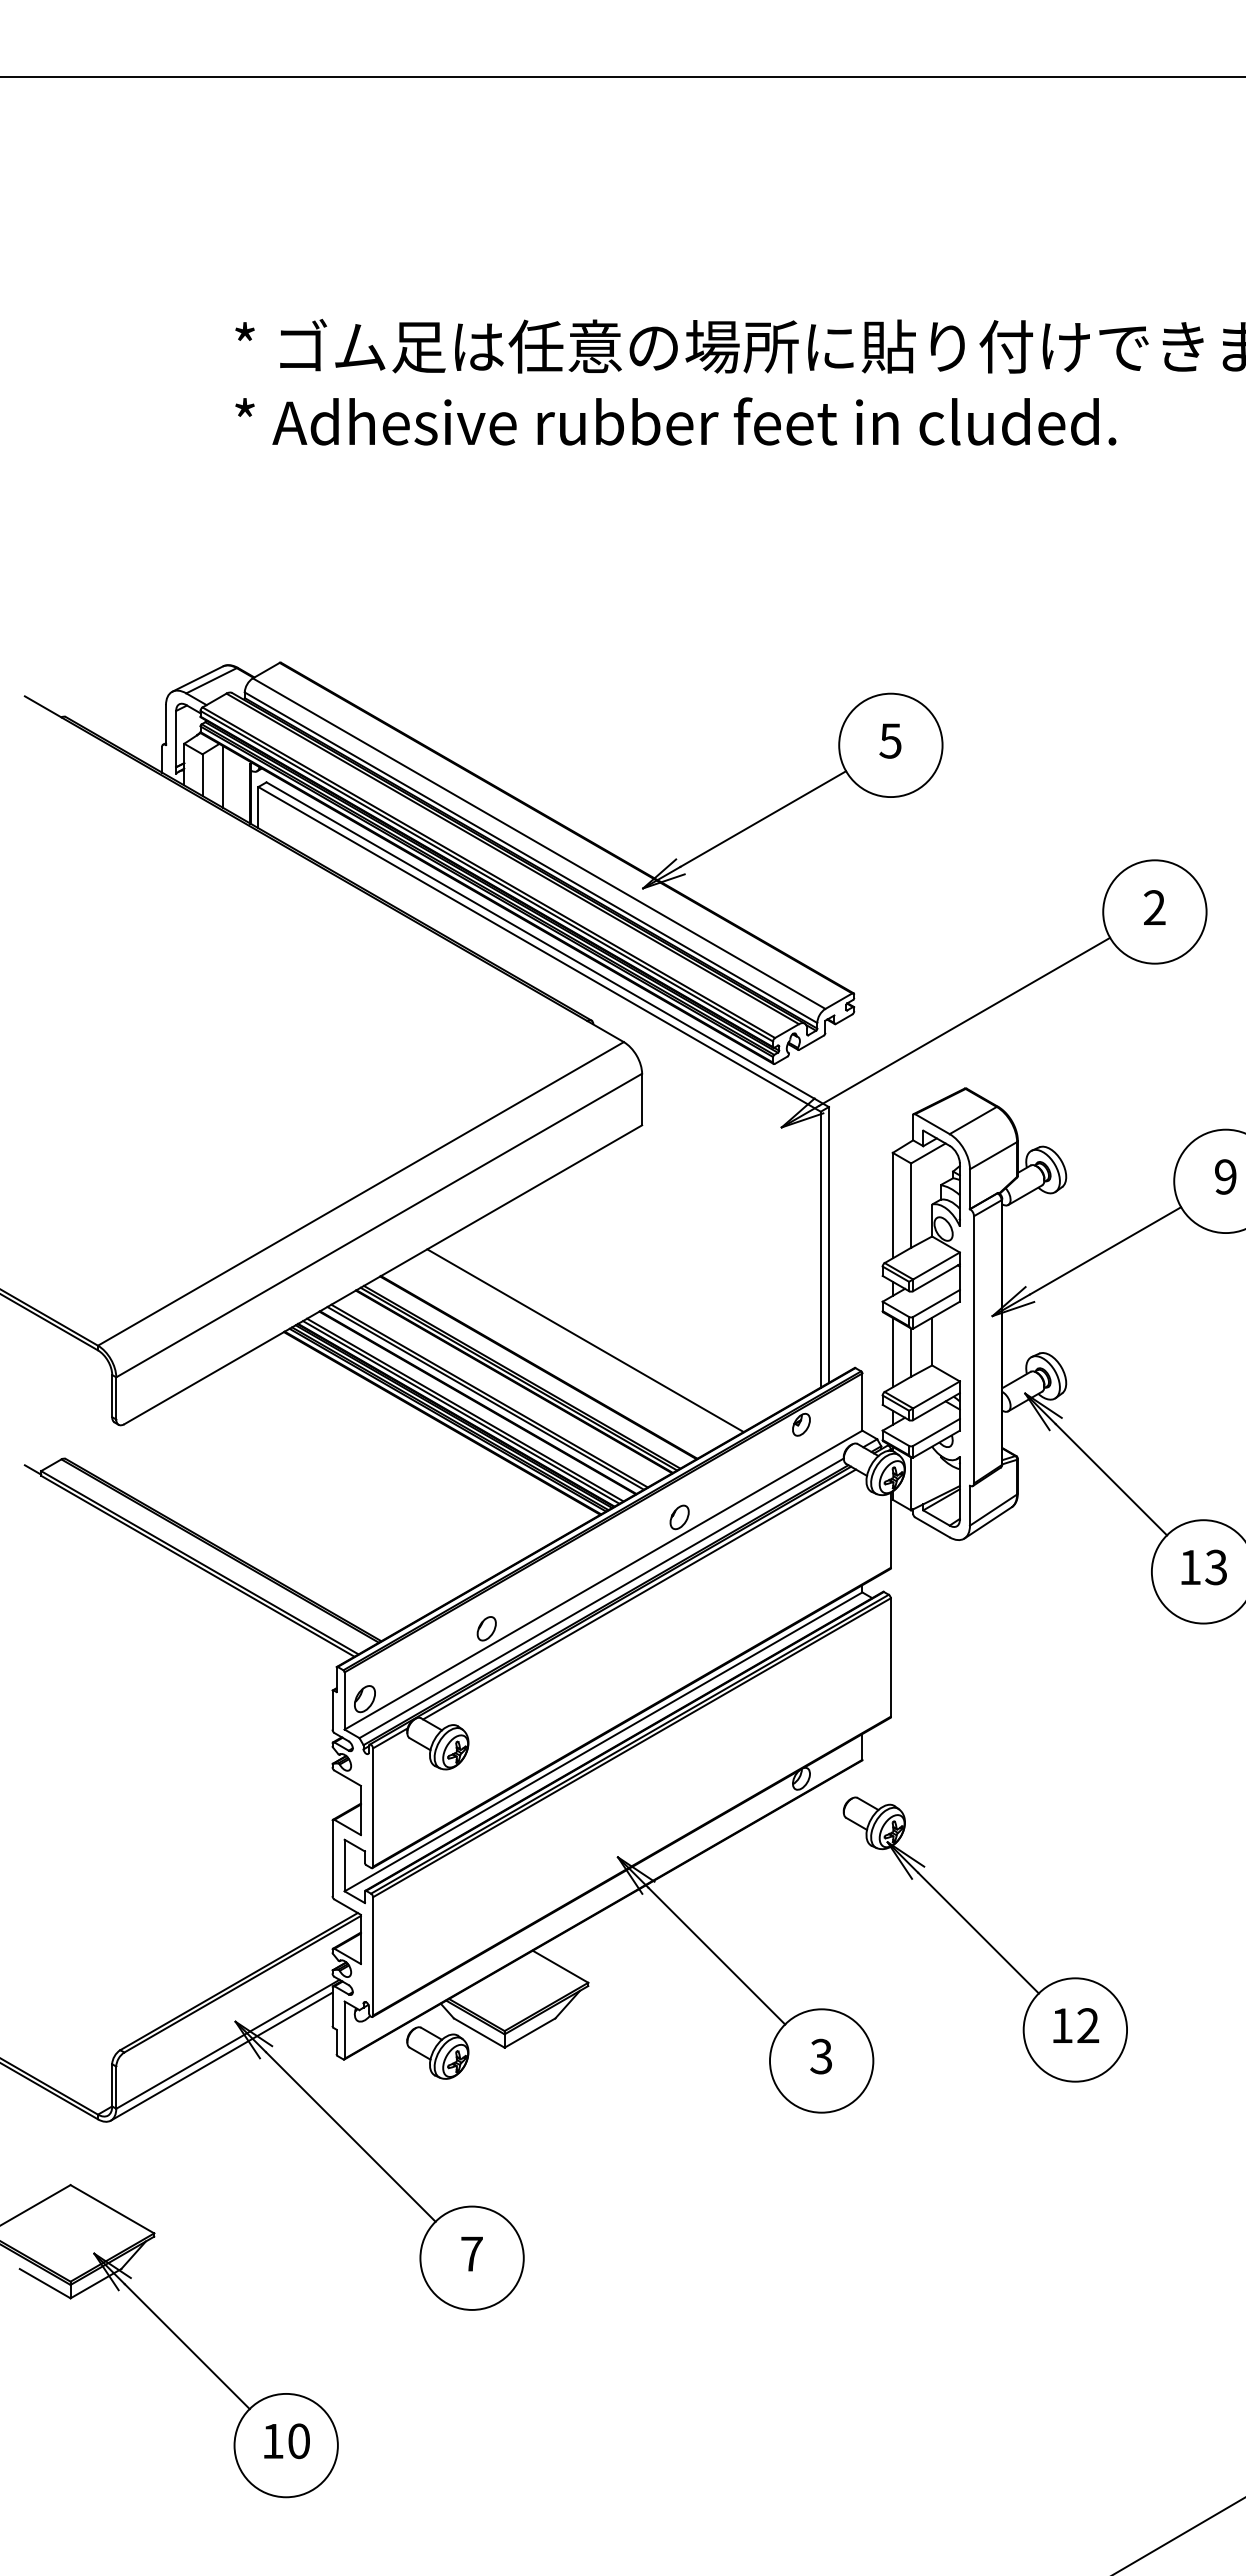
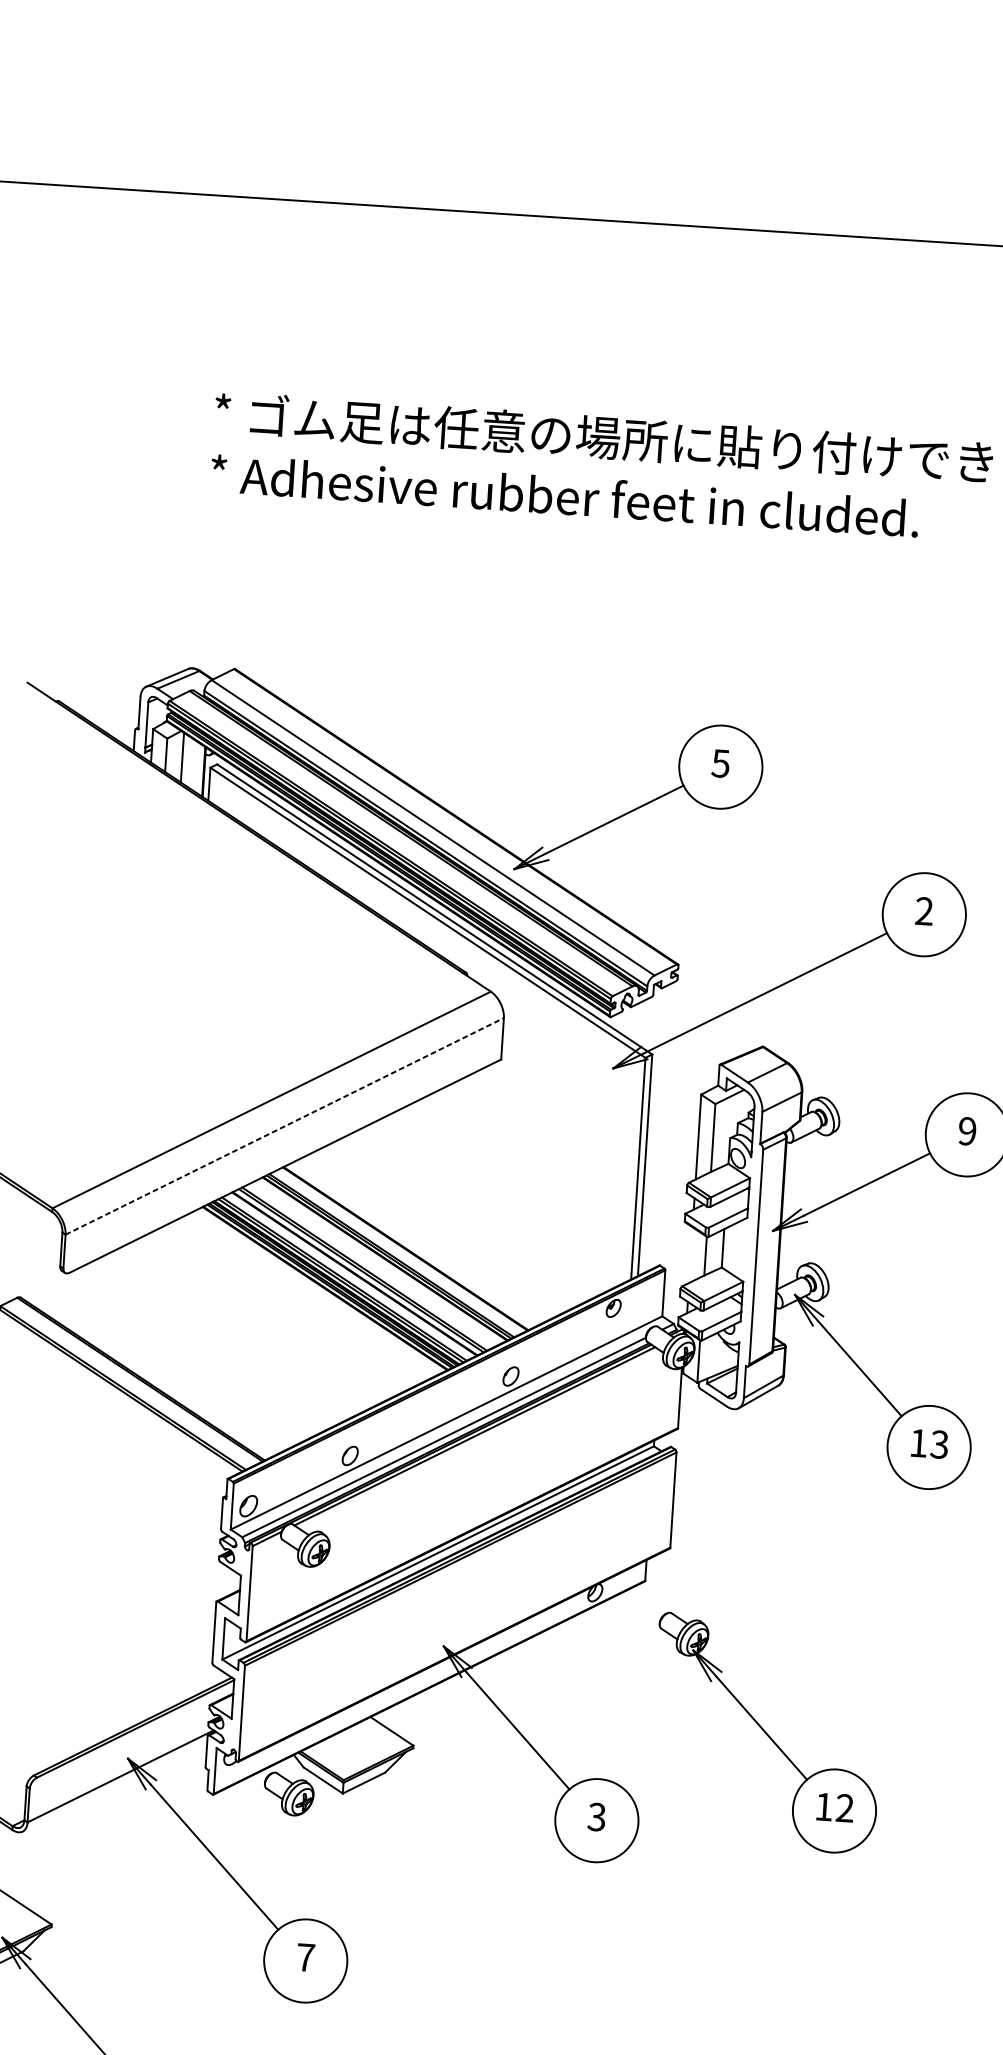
line: (379, 1225) -> (285, 1126), solid -> dashed
line: (585, 1340) -> (444, 1229), removed
line: (892, 1352) -> (690, 1255), removed
part: (984, 1939) -> (766, 1733), moved
line: (221, 2056) -> (114, 1785), removed

